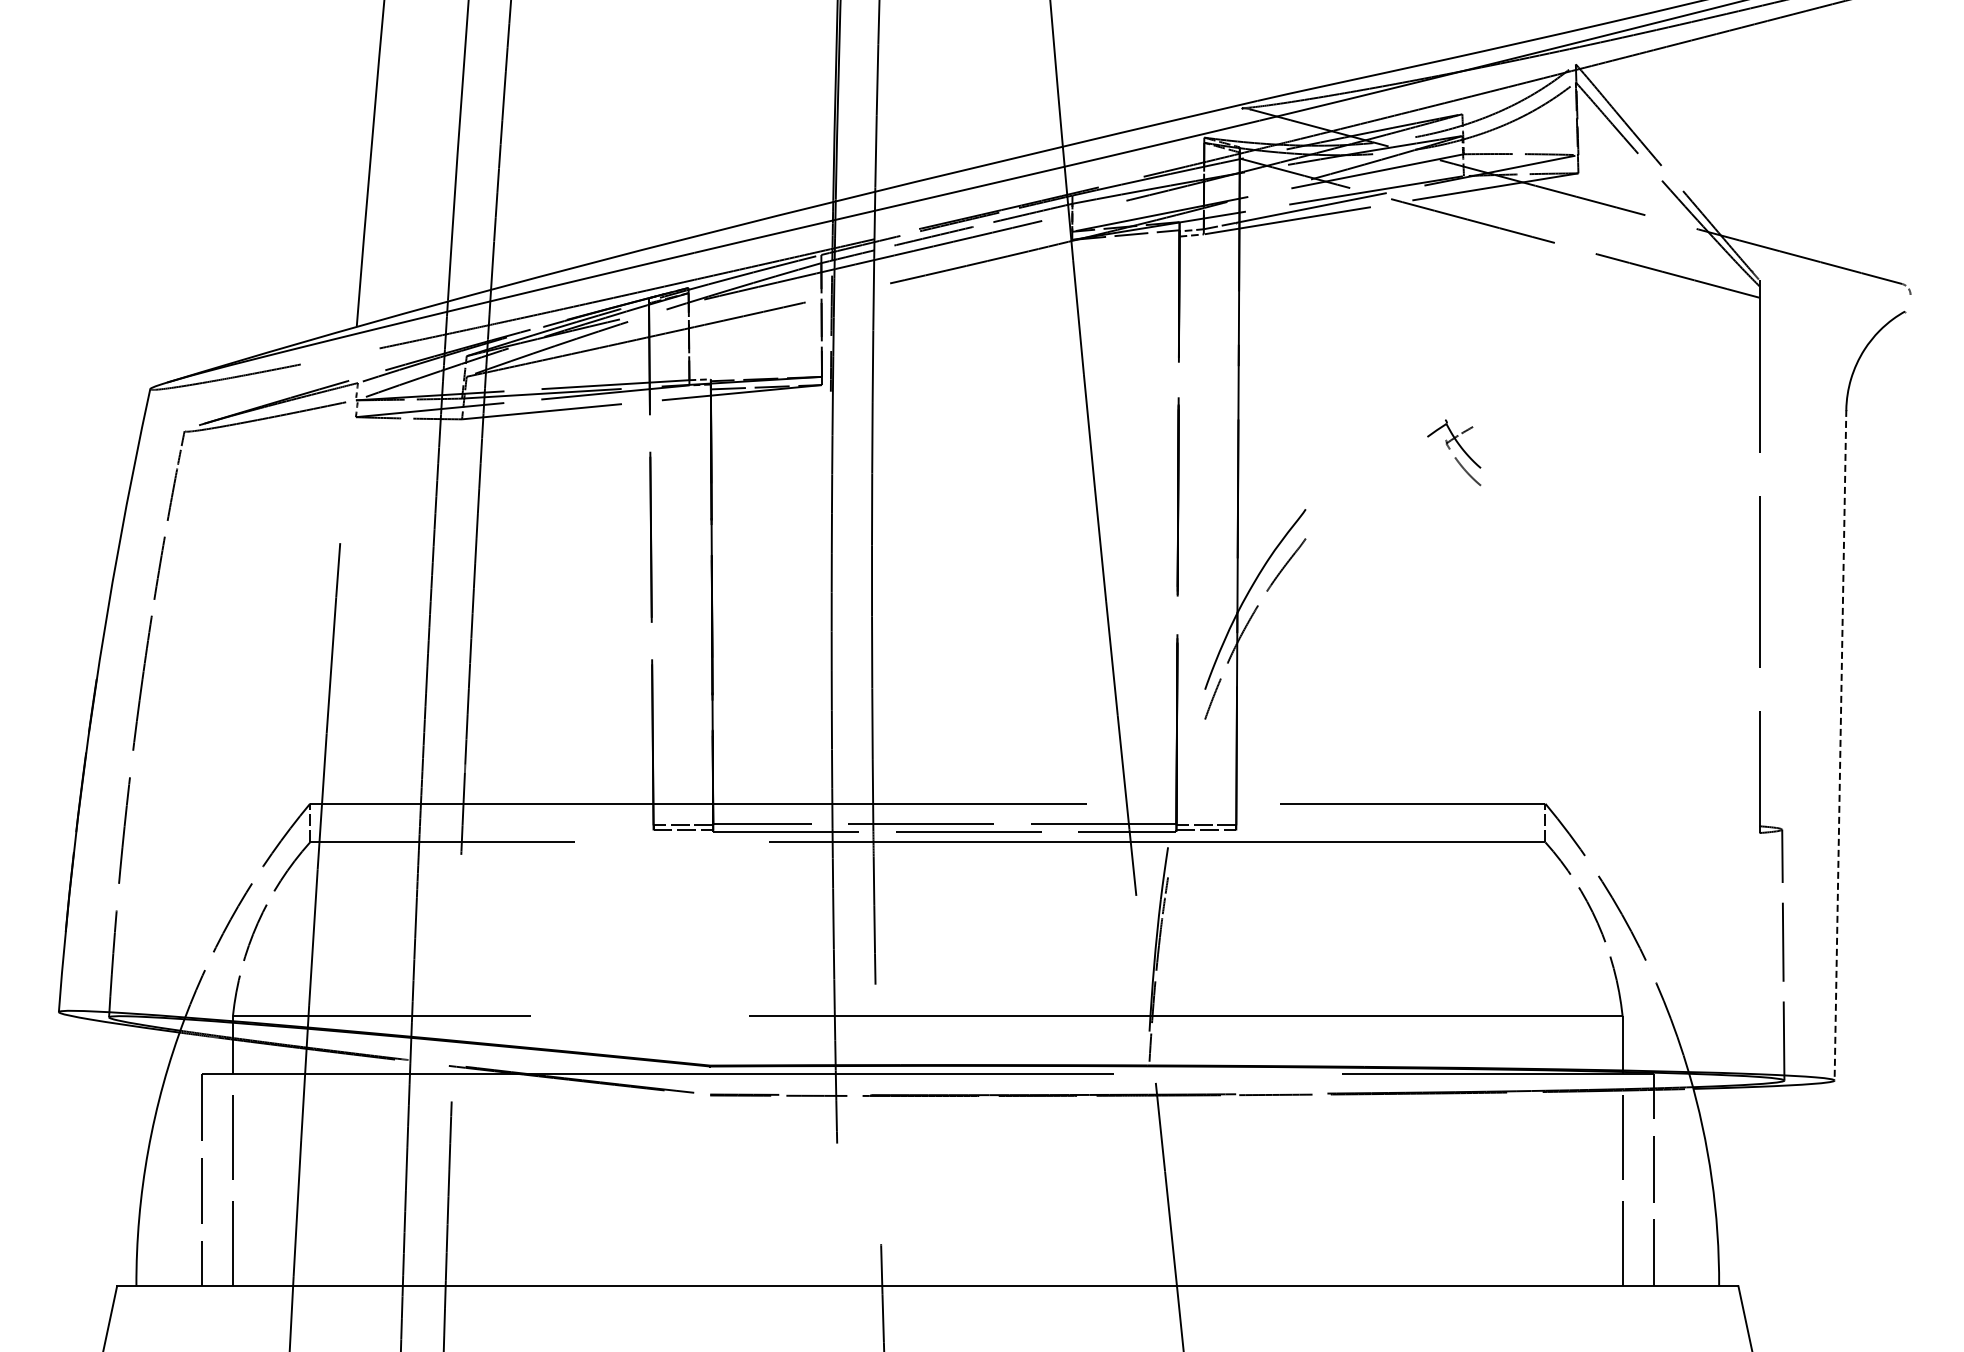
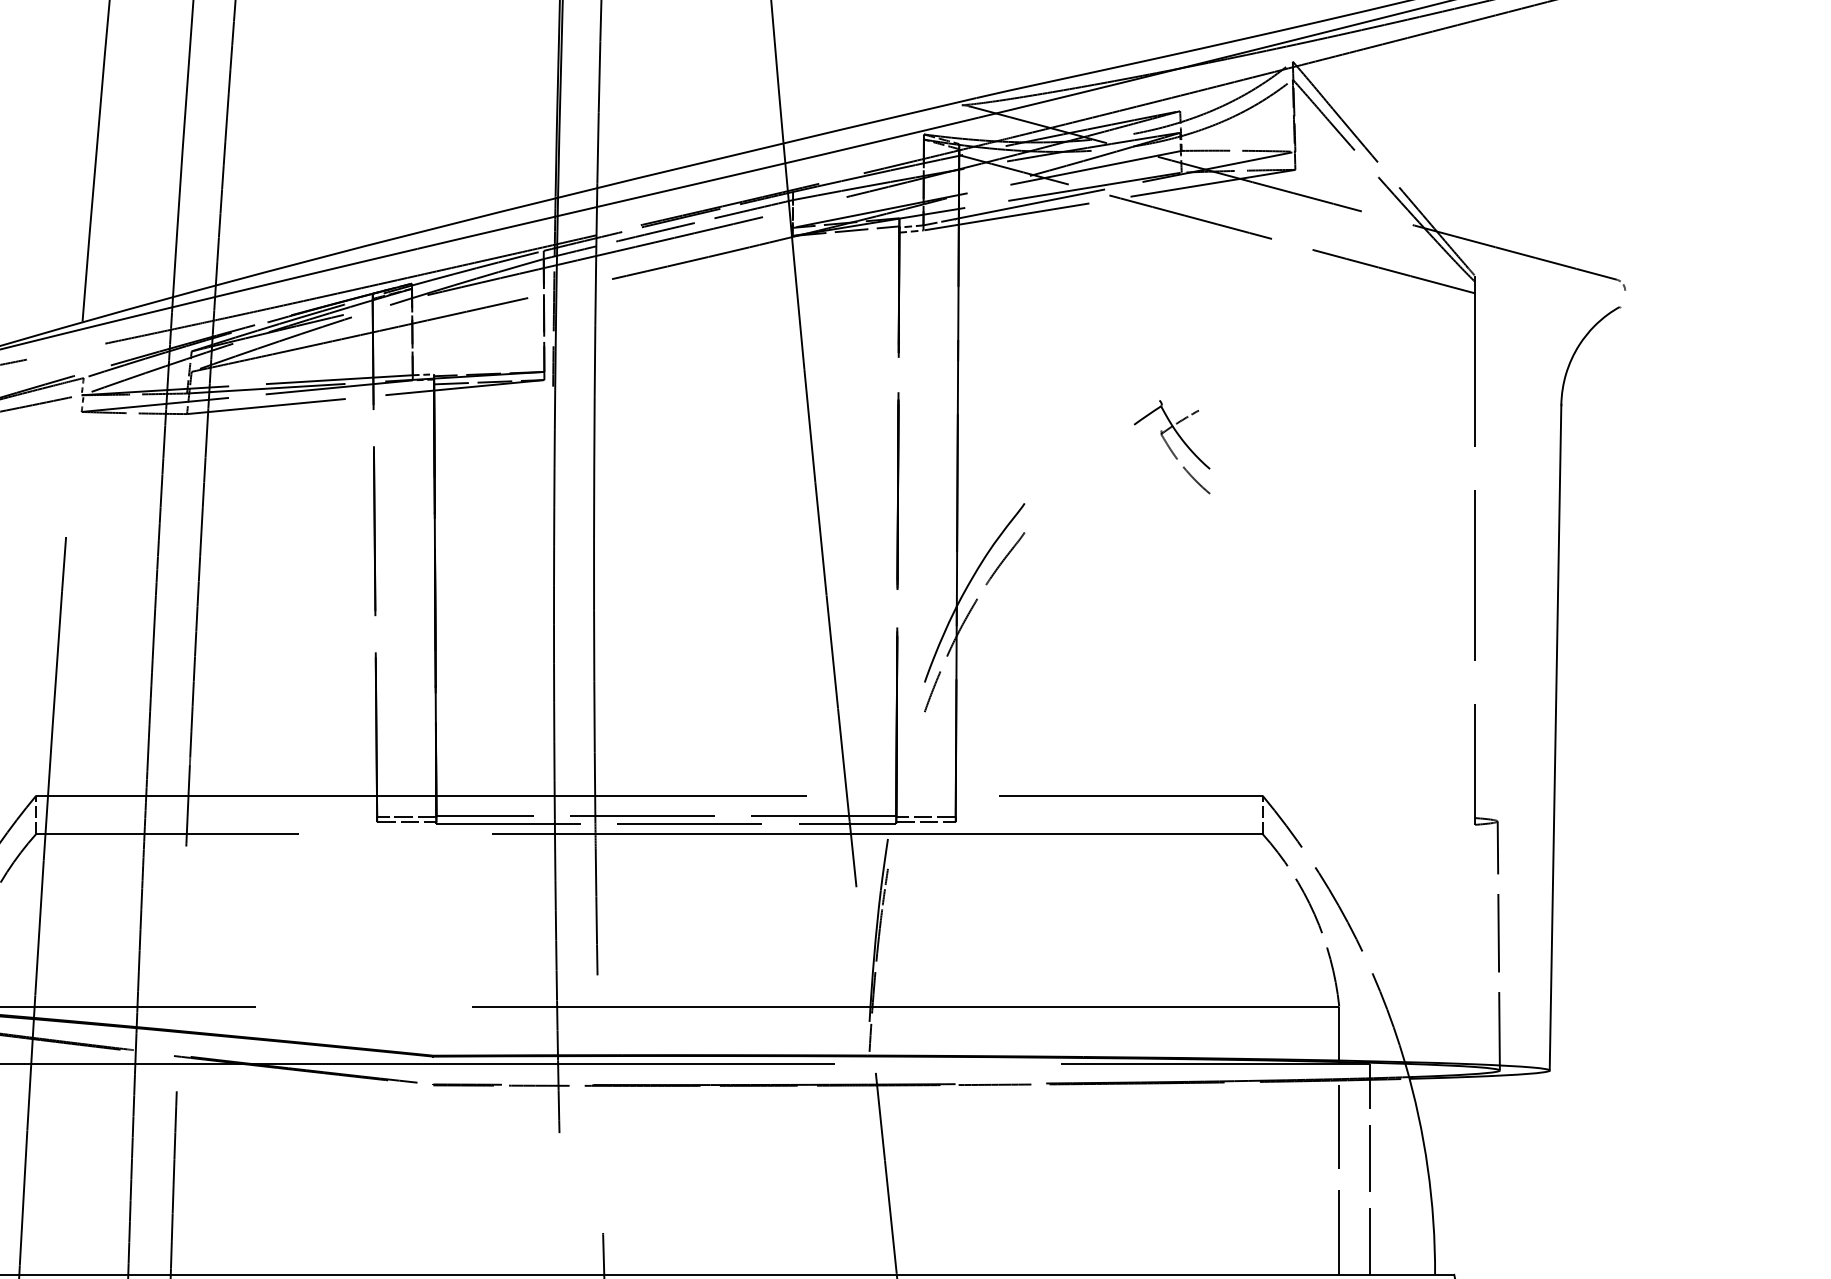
part: (1453, 452) -> (1171, 447), size x1.43
line: (1840, 745) -> (1555, 737), dashed -> solid

